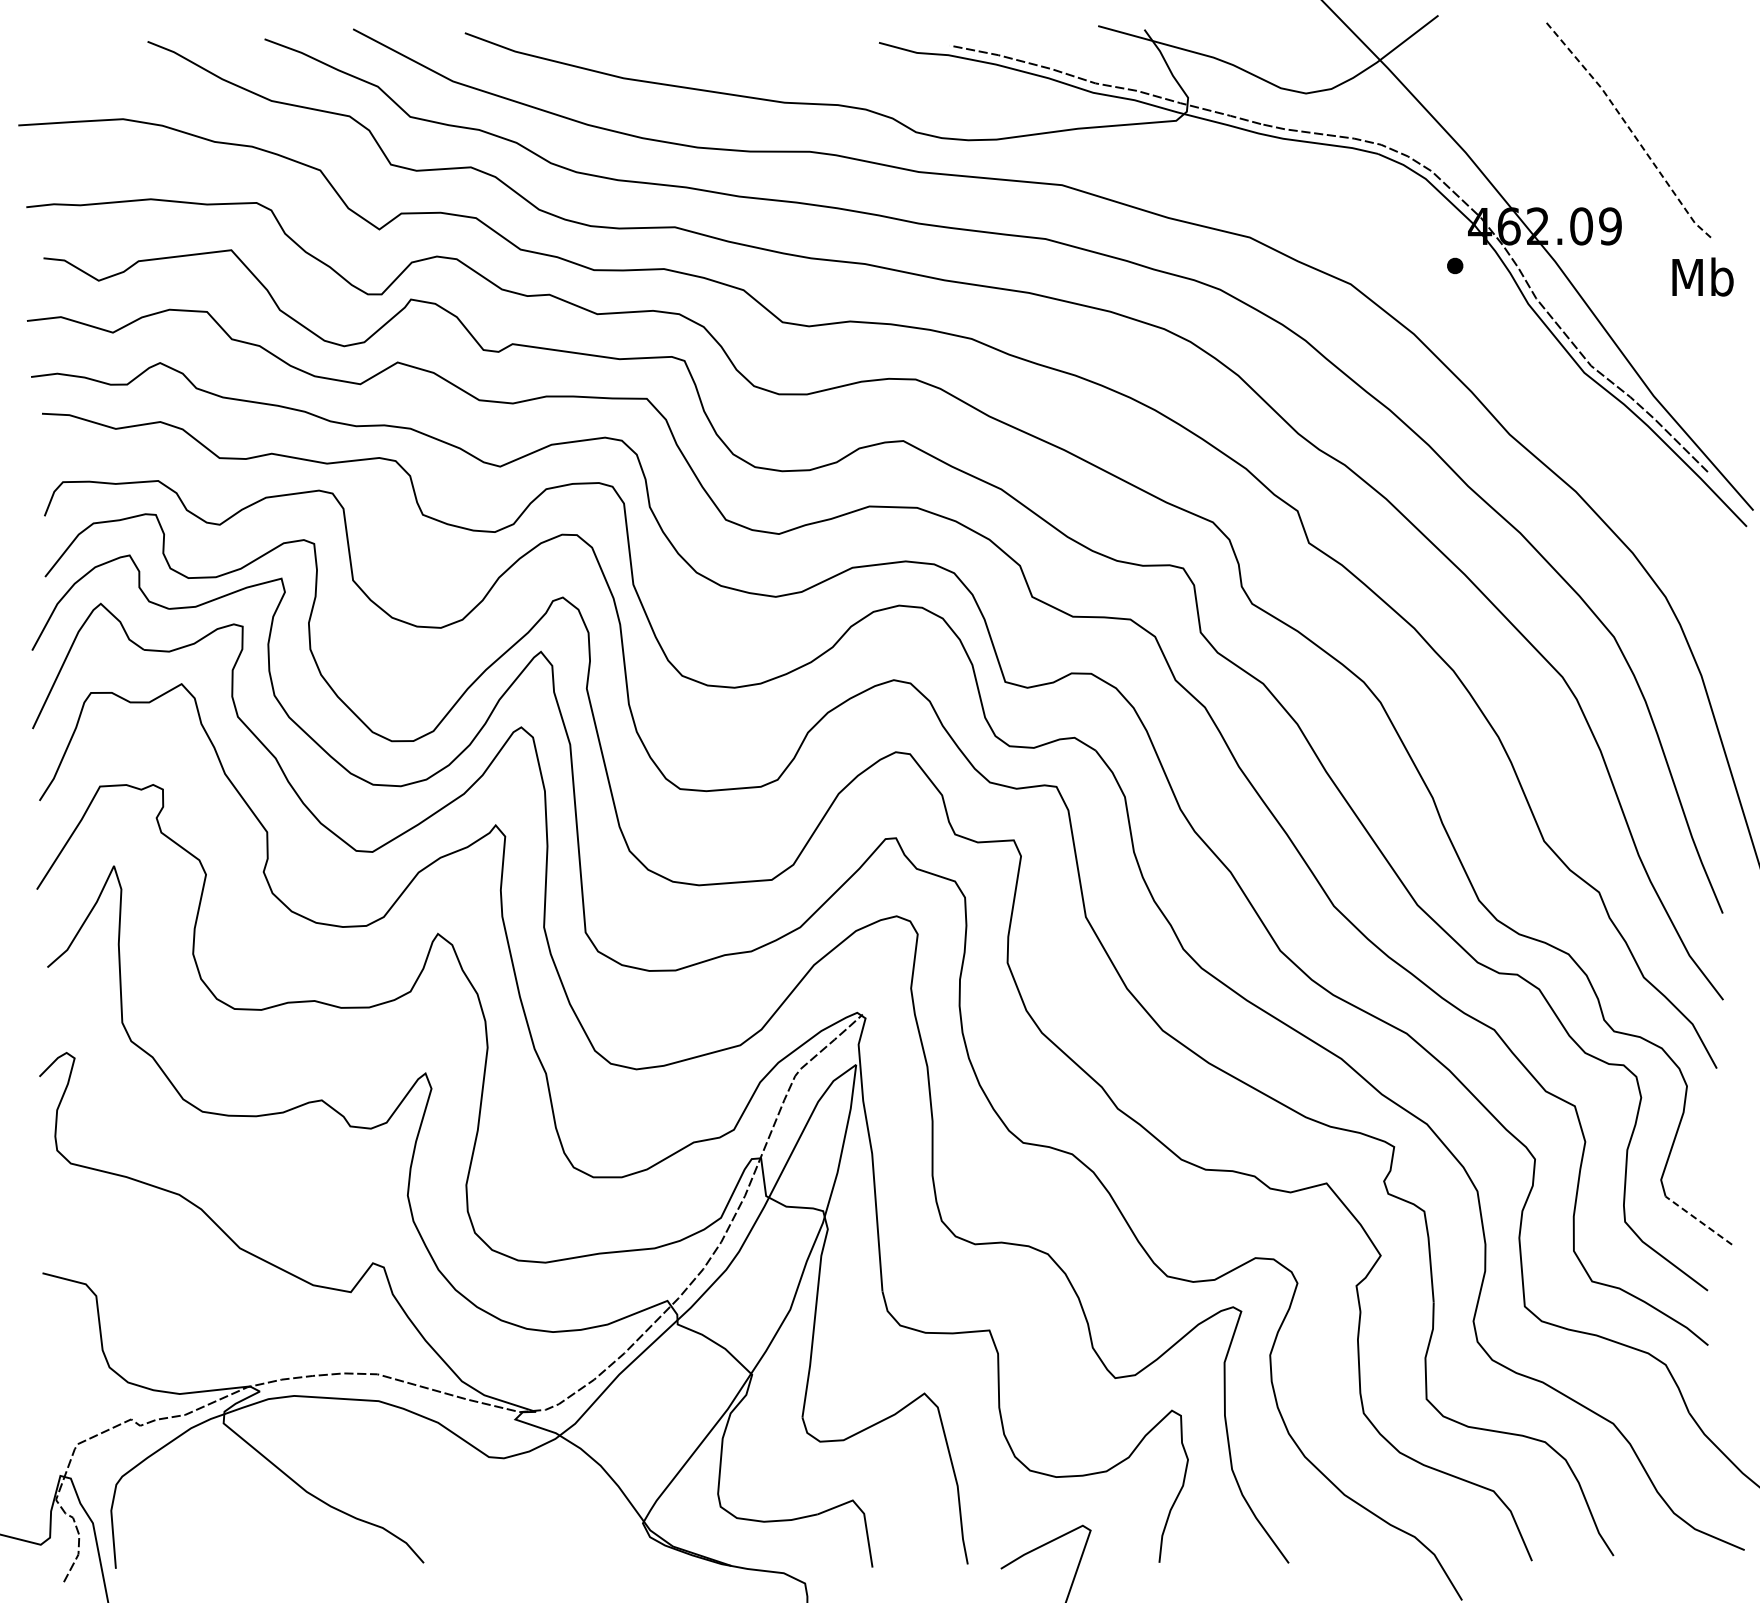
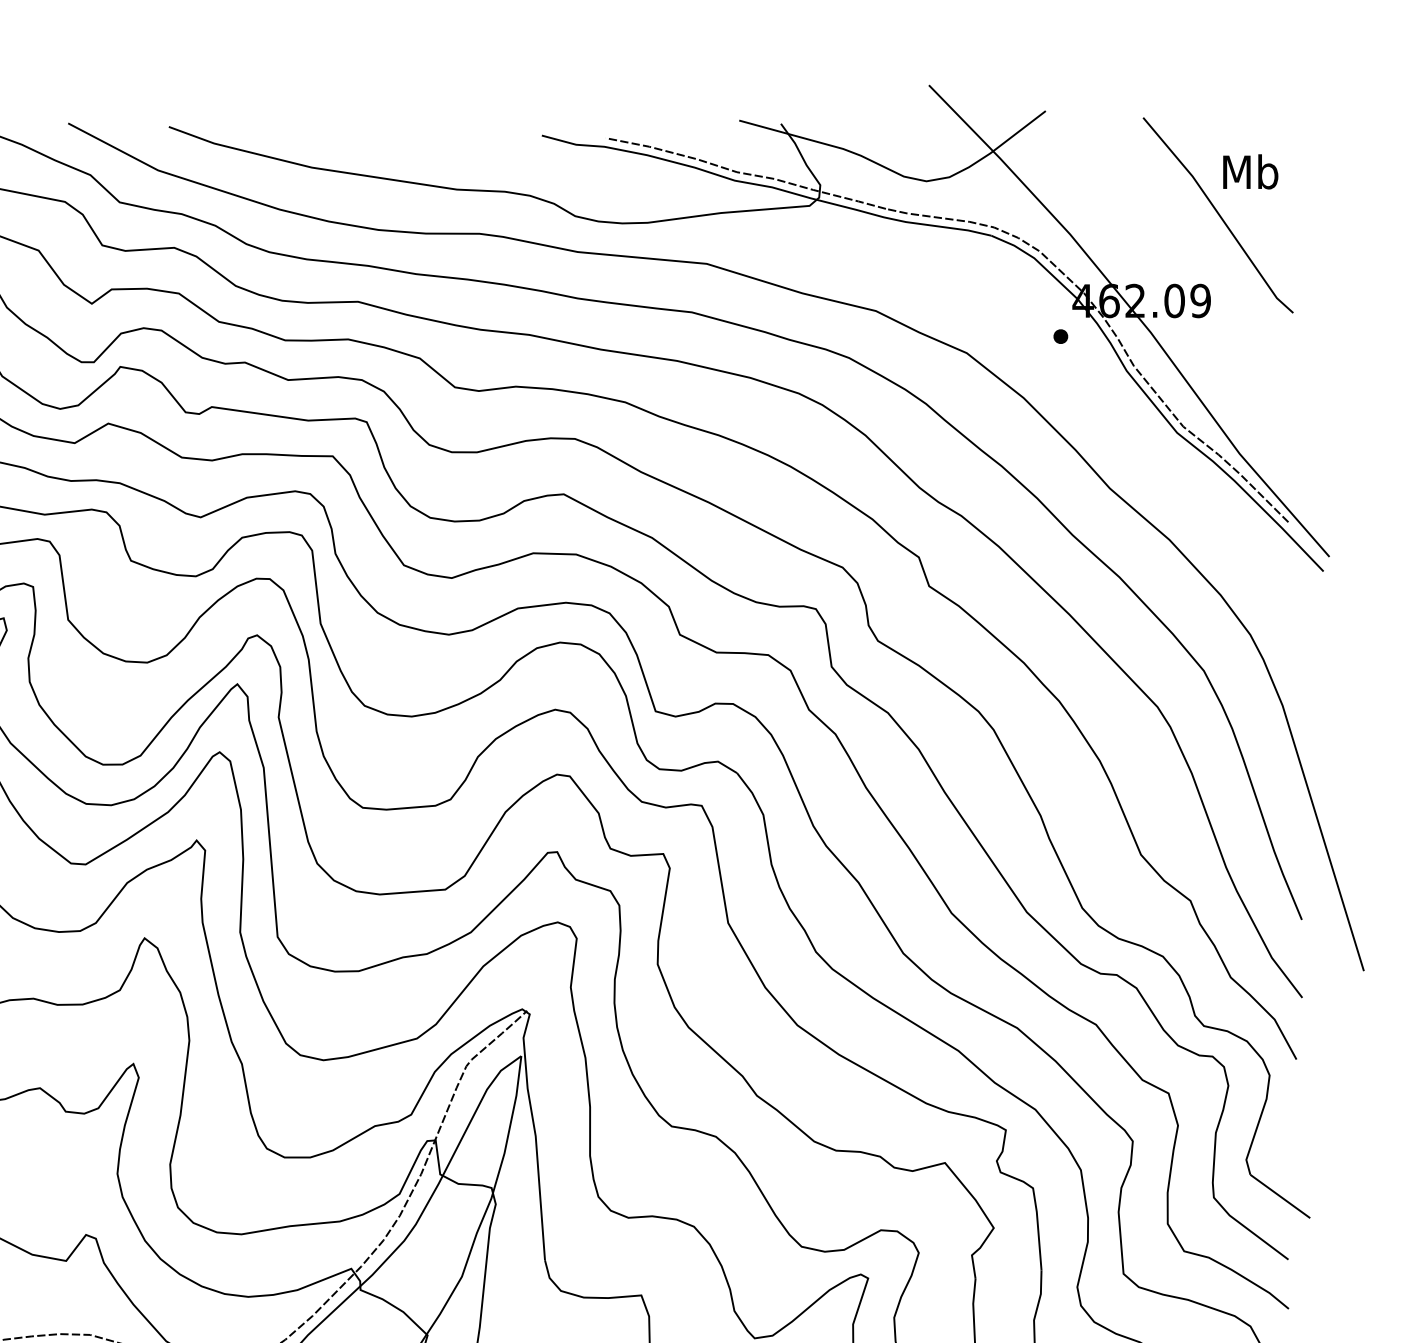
line: (1631, 130) -> (1219, 214), dashed -> solid
text: (1702, 276) -> (1250, 171), moved
line: (1698, 1220) -> (1279, 1196), dashed -> solid

